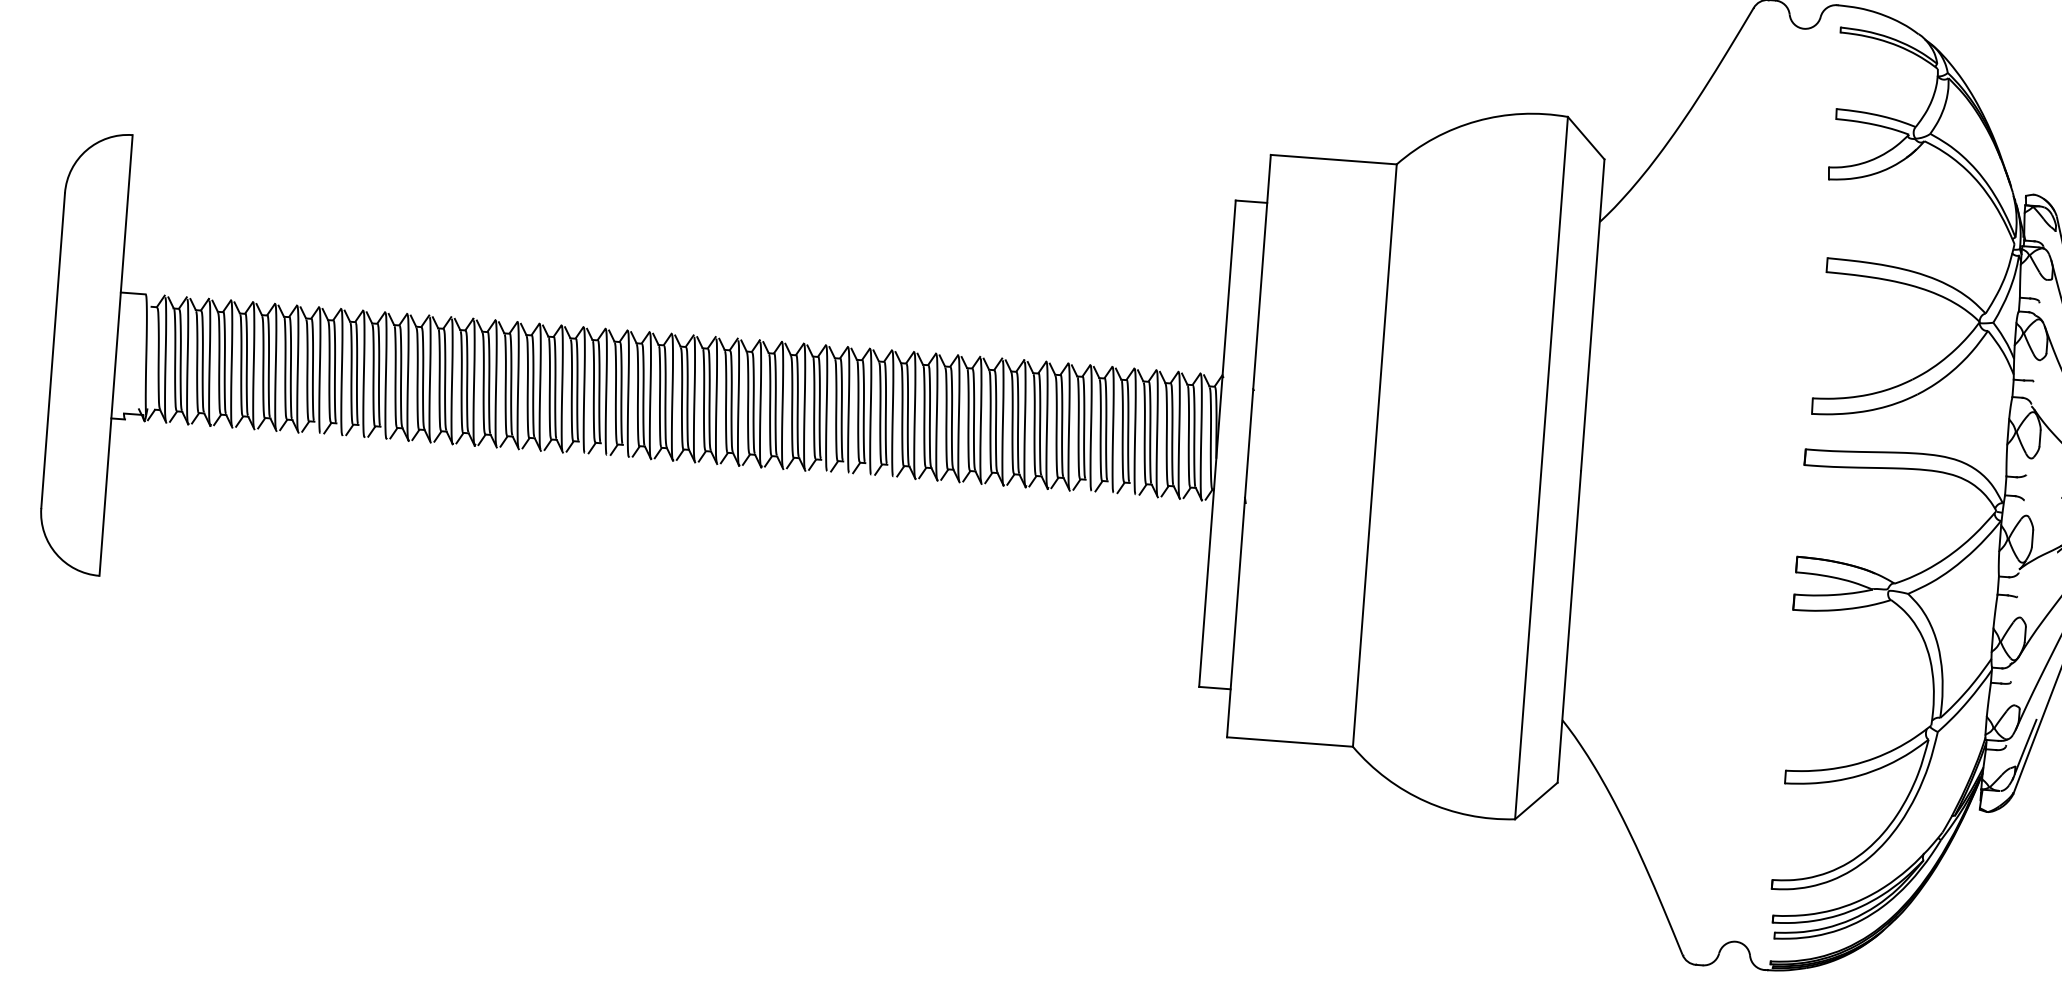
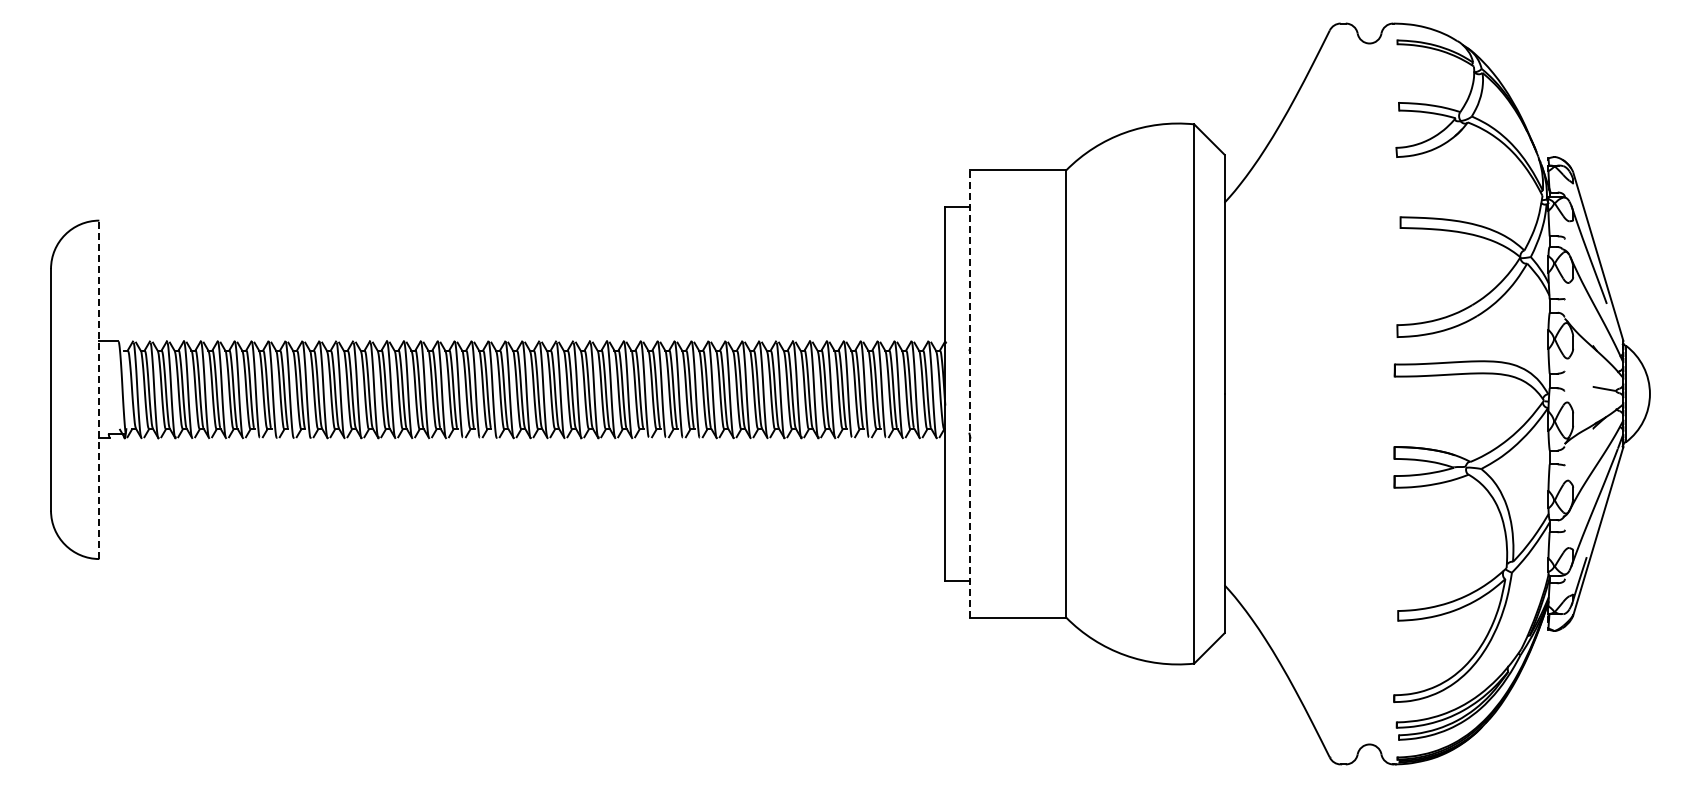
line: (116, 355) -> (99, 389), solid -> dashed
line: (1248, 445) -> (969, 393), solid -> dashed

